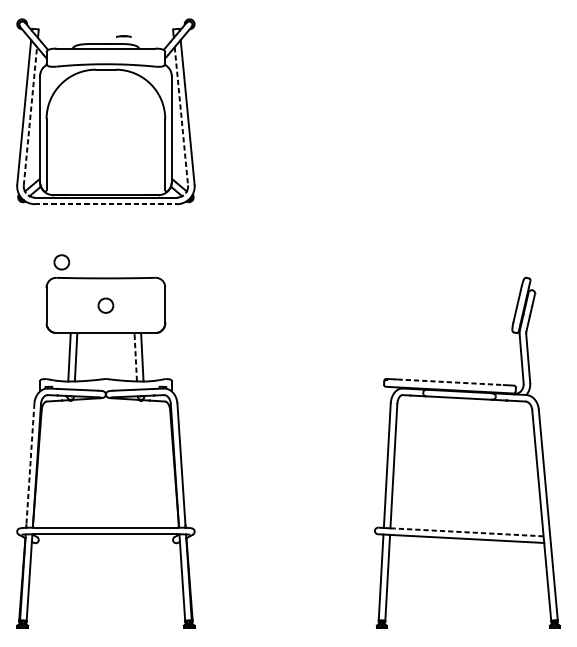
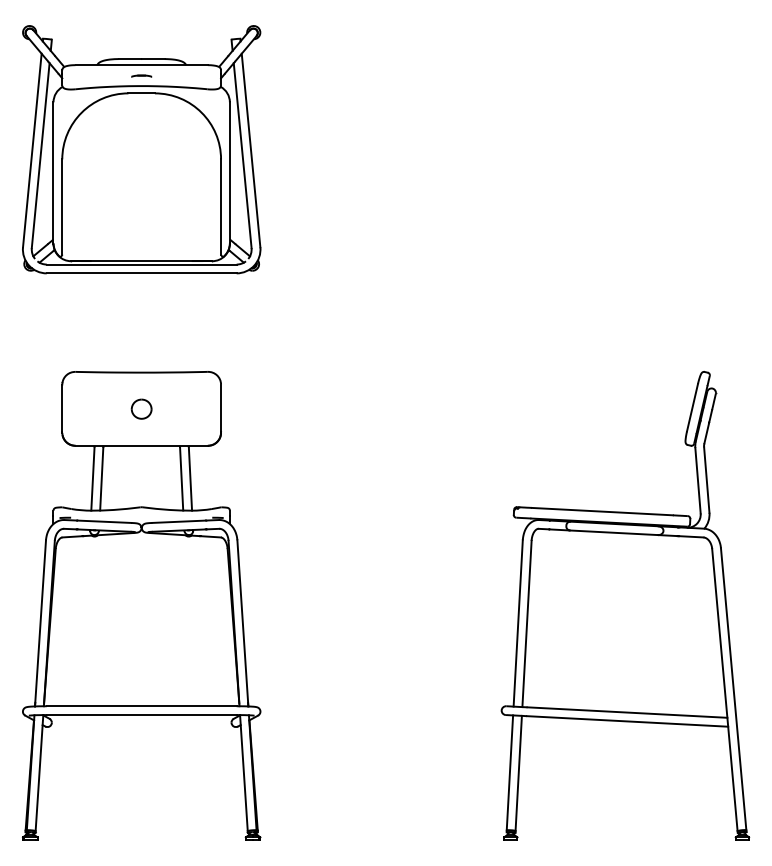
line: (123, 36) -> (141, 75), moved
line: (30, 116) -> (40, 155), dashed -> solid
line: (181, 116) -> (242, 155), dashed -> solid
line: (105, 204) -> (141, 273), dashed -> solid
part: (61, 261) -> (82, 350), removed
line: (135, 358) -> (181, 479), dashed -> solid
line: (450, 382) -> (602, 511), dashed -> solid
line: (30, 465) -> (40, 623), dashed -> solid
line: (468, 532) -> (626, 712), dashed -> solid

